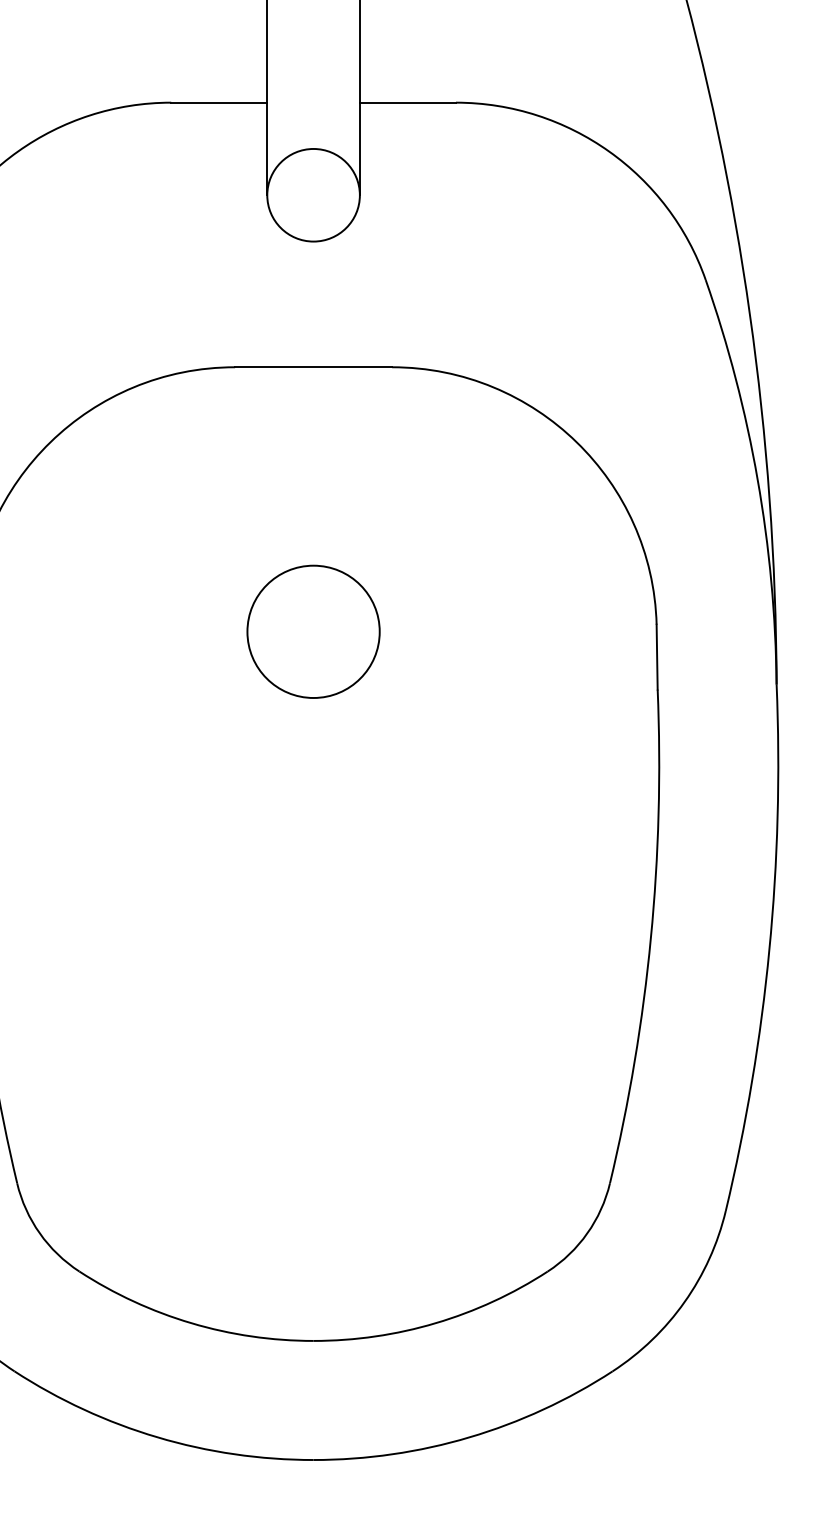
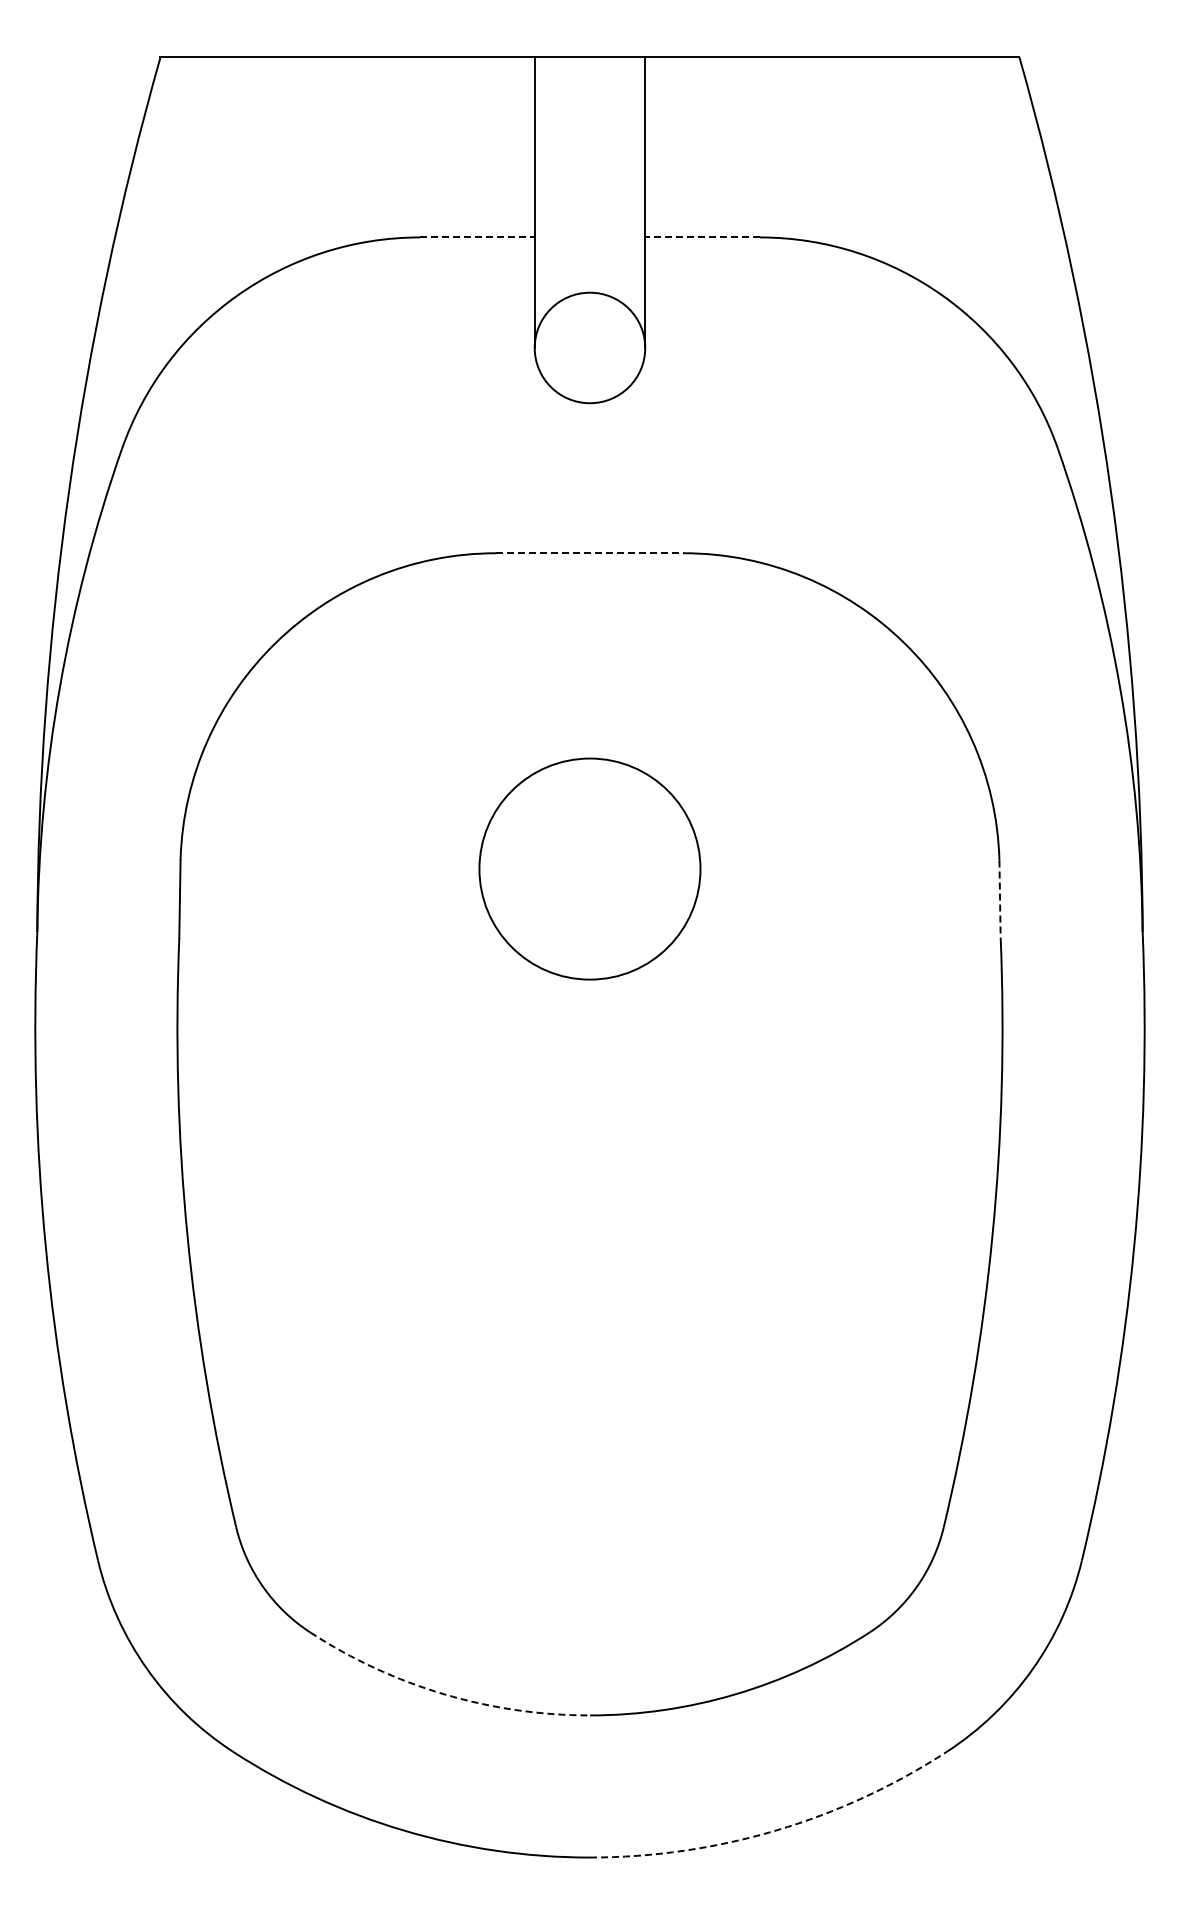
line: (219, 102) -> (477, 237), solid -> dashed
line: (407, 102) -> (702, 237), solid -> dashed
line: (314, 367) -> (590, 553), solid -> dashed
circle: (313, 631) -> (589, 868), size x1.4
line: (657, 657) -> (1000, 899), solid -> dashed
arc: (191, 1323) -> (444, 1694), solid -> dashed
arc: (469, 1437) -> (776, 1830), solid -> dashed

